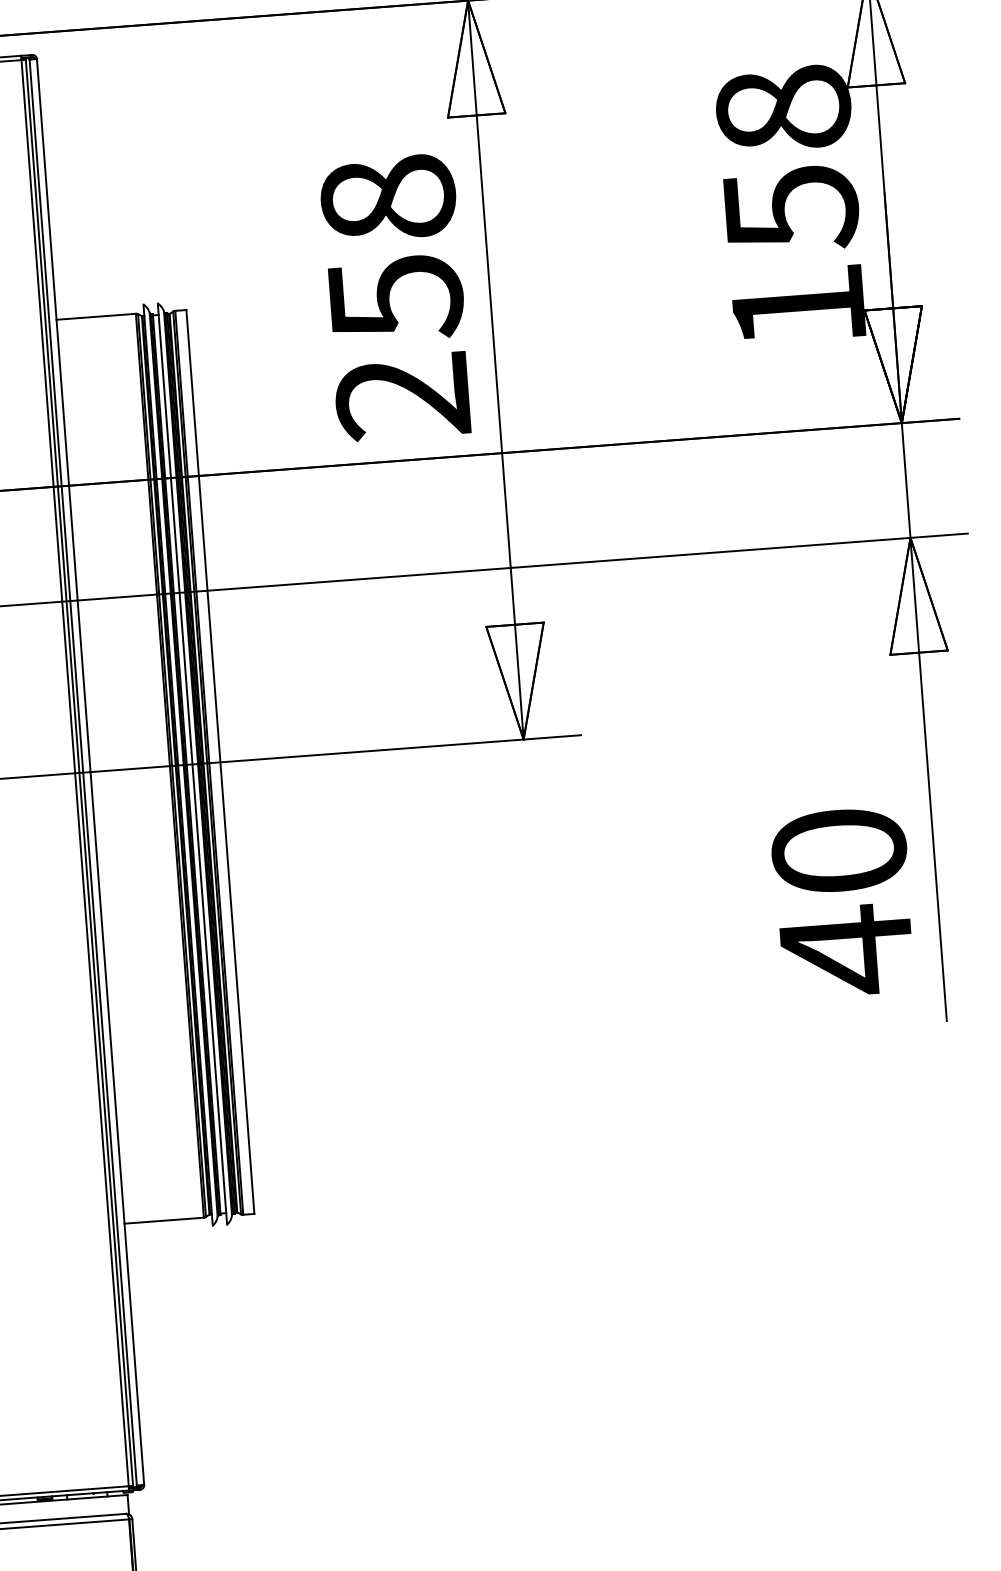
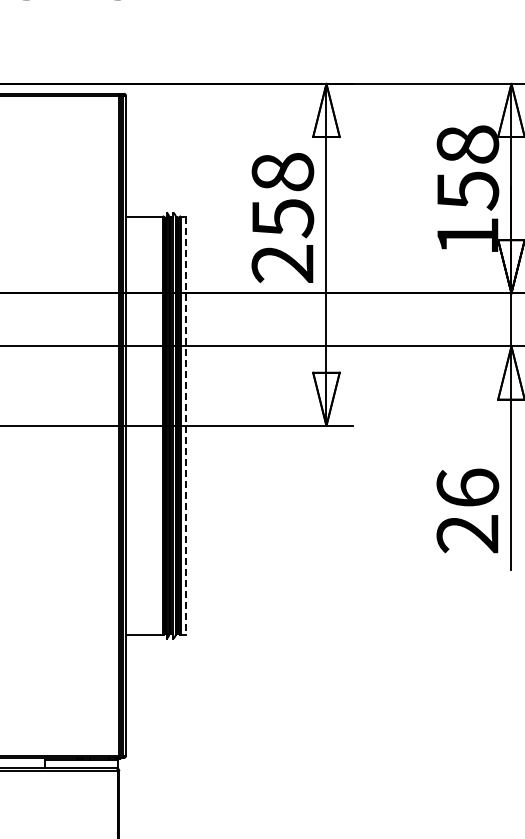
line: (221, 763) -> (186, 426), solid -> dashed
text: (842, 901) -> (467, 511), 40 -> 26

